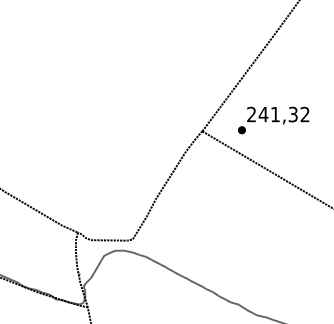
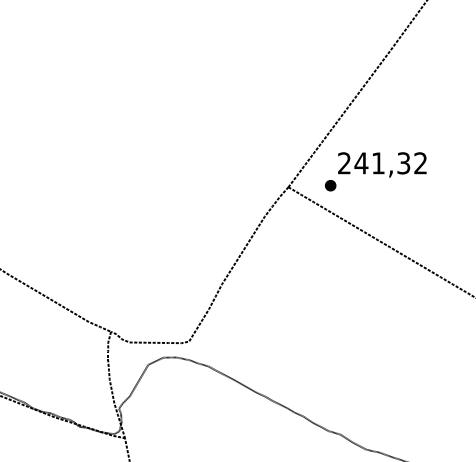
text: (273, 120) -> (375, 171), moved

